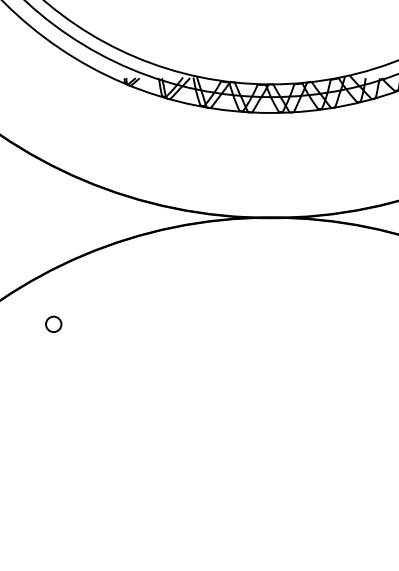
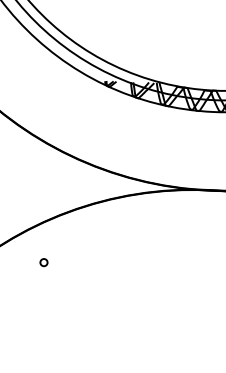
circle: (53, 323) -> (43, 262), size x0.62

